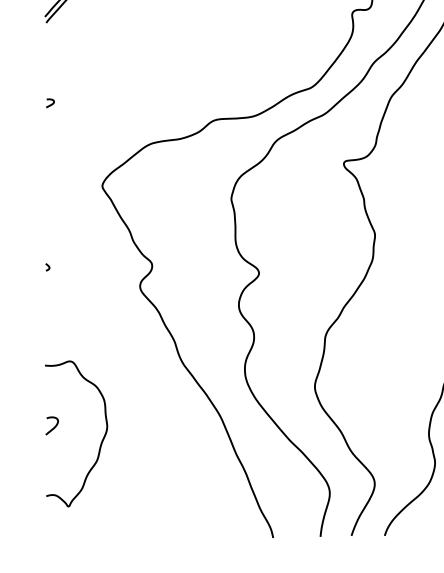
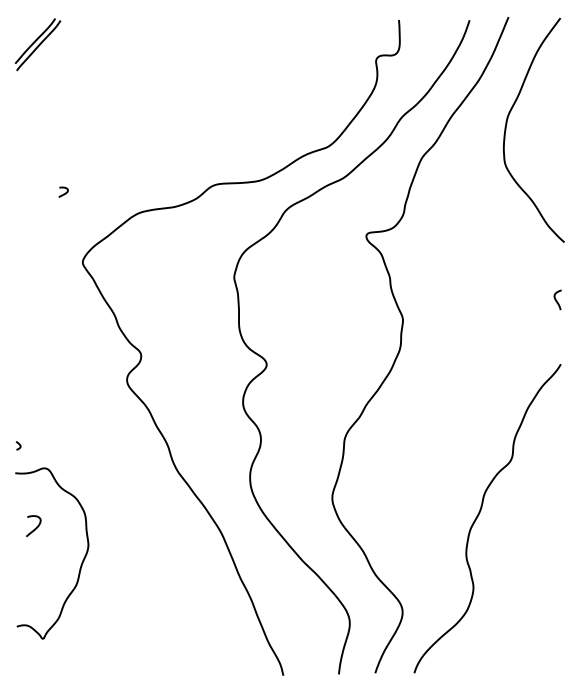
curve: (50, 104) -> (63, 193), moved
curve: (47, 266) -> (18, 444), moved
curve: (53, 427) -> (35, 527), moved

